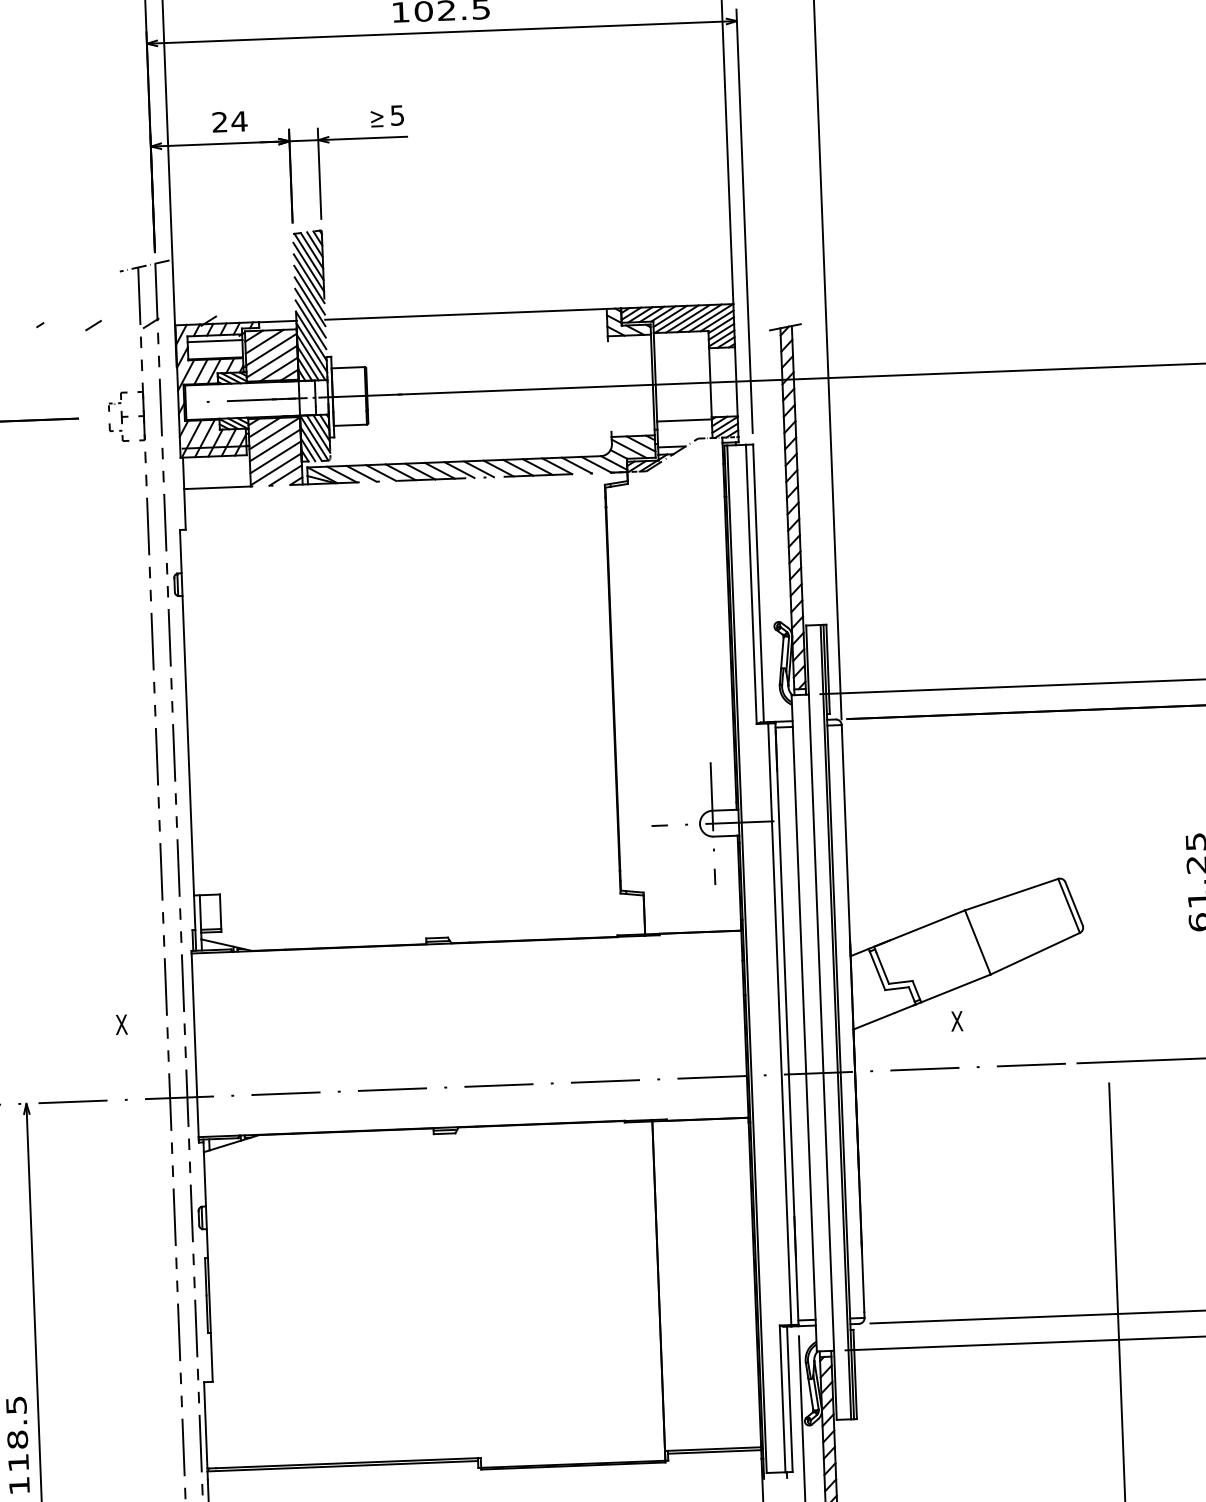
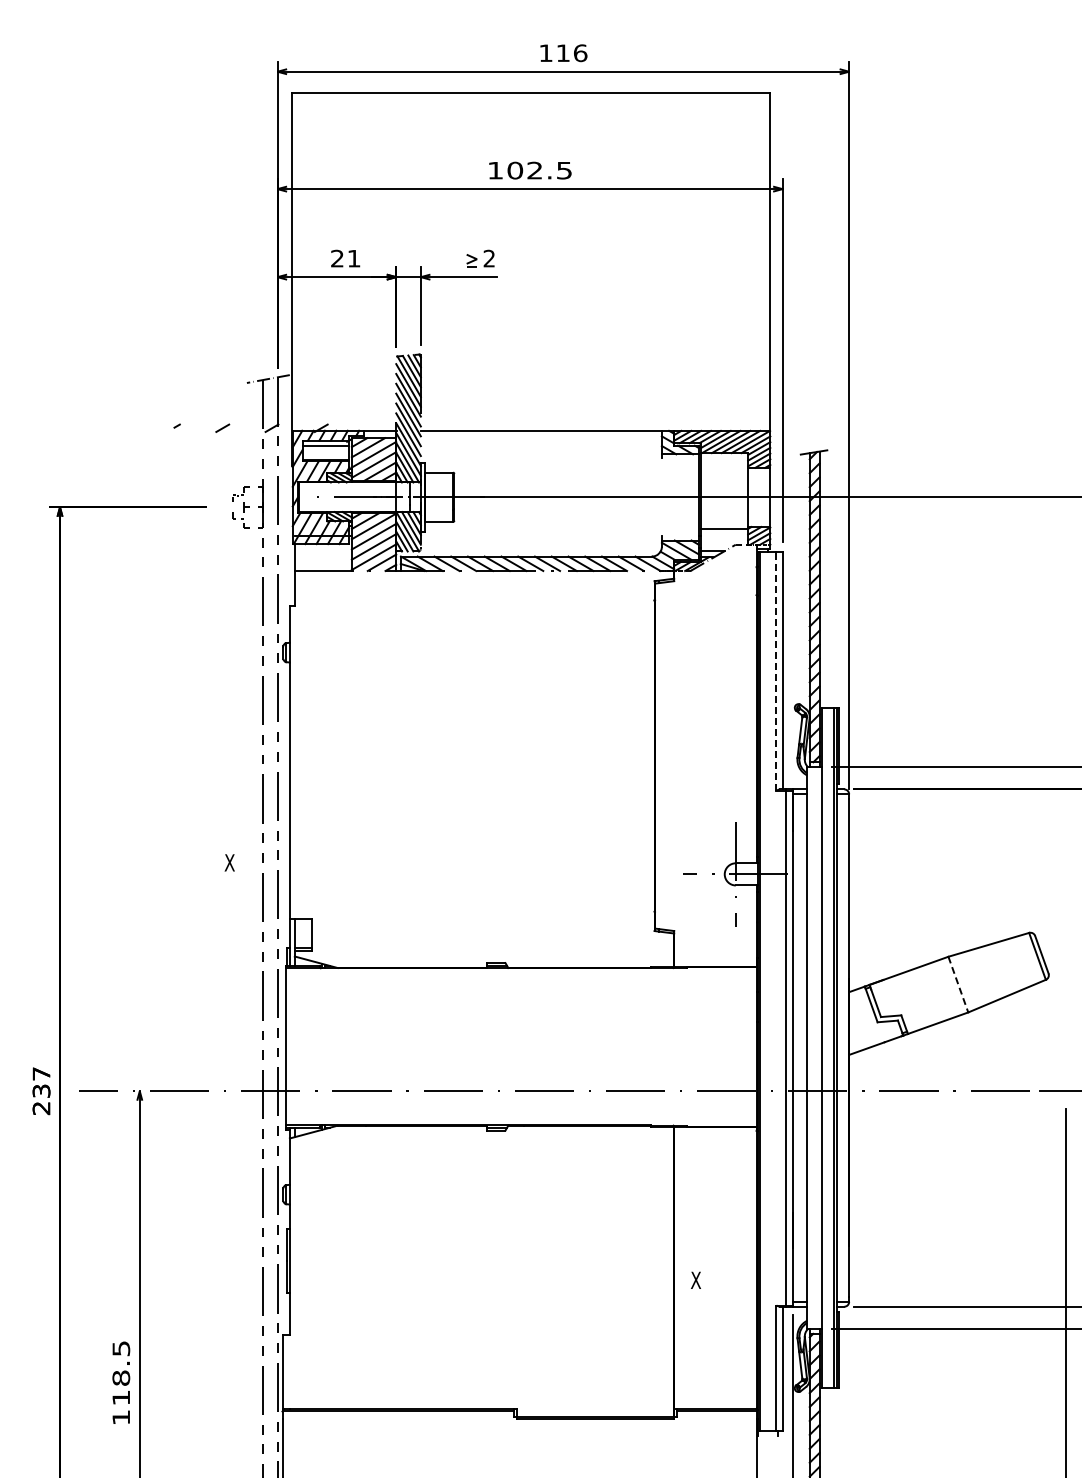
text: (396, 115) -> (488, 258), 5 -> 2
text: (238, 121) -> (353, 258), 24 -> 21
line: (751, 583) -> (776, 670), solid -> dashed
line: (978, 942) -> (958, 984), solid -> dashed
text: (956, 1020) -> (695, 1279), moved
text: (121, 1024) -> (229, 862), moved

